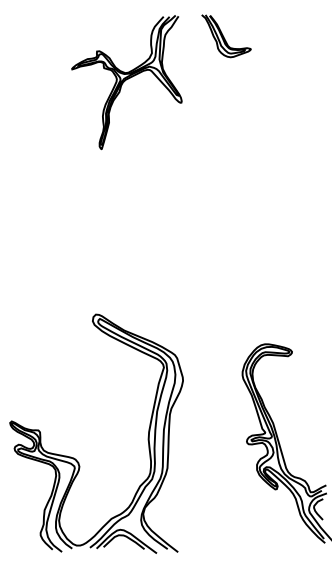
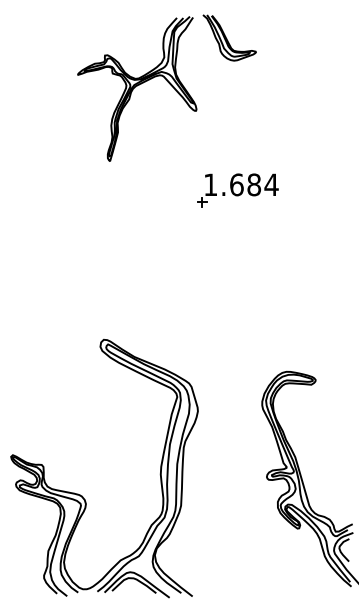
part: (226, 36) -> (229, 38), moved
part: (219, 175) -> (237, 189), added

